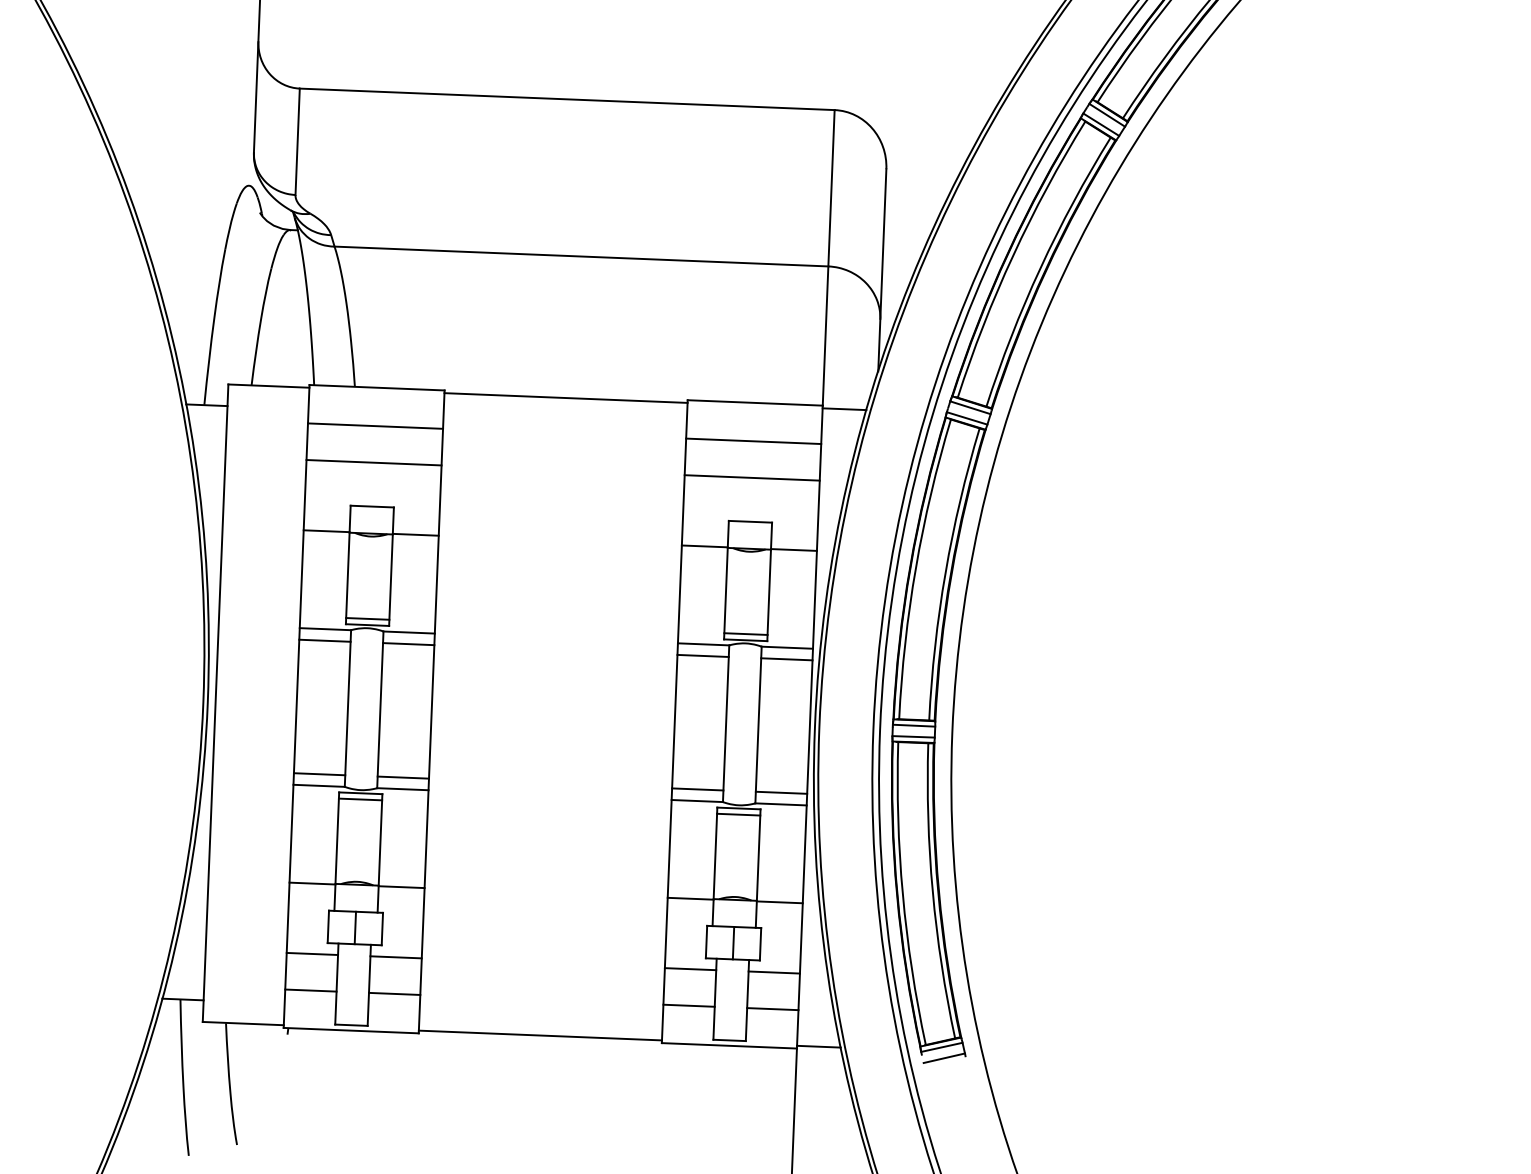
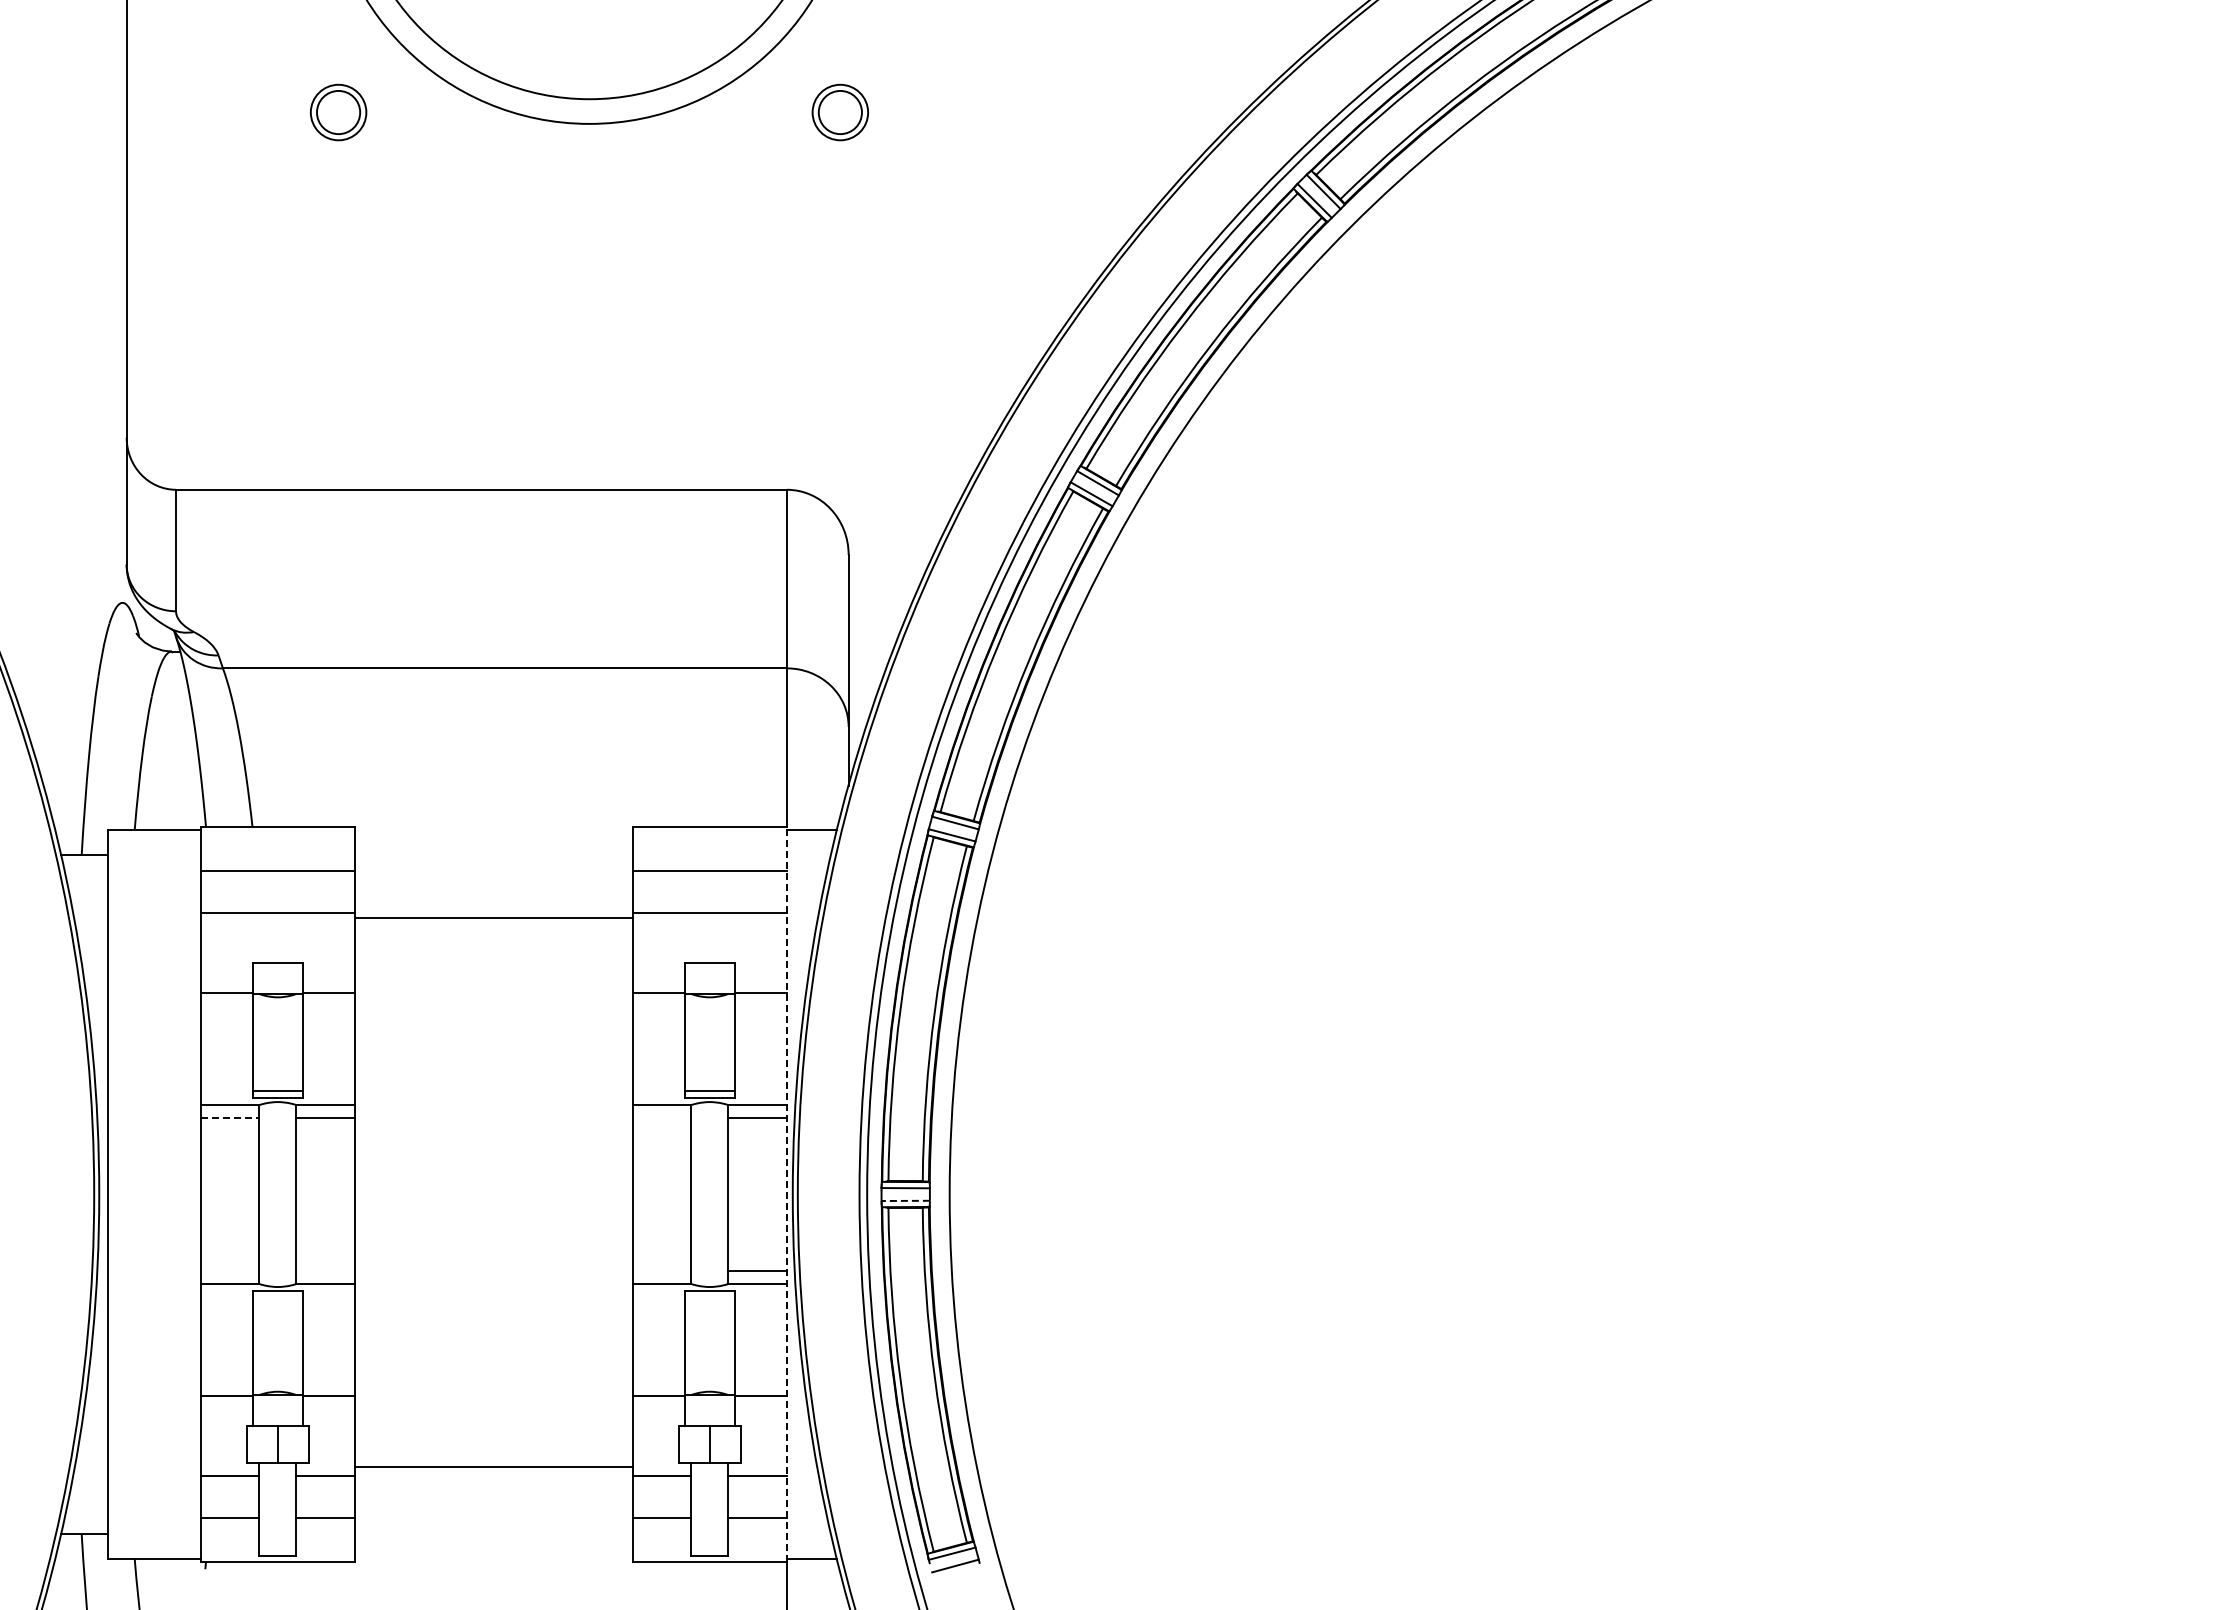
line: (565, 398) -> (493, 918), moved
line: (325, 640) -> (230, 1118), solid -> dashed
line: (702, 656) -> (661, 1118), removed
line: (809, 727) -> (786, 1194), solid -> dashed
line: (913, 736) -> (905, 1200), solid -> dashed
line: (319, 773) -> (229, 1270), removed
line: (403, 777) -> (325, 1270), removed
line: (697, 789) -> (661, 1270), removed
line: (360, 799) -> (277, 1297), removed
line: (738, 814) -> (709, 1297), removed
line: (540, 1035) -> (493, 1466), moved

